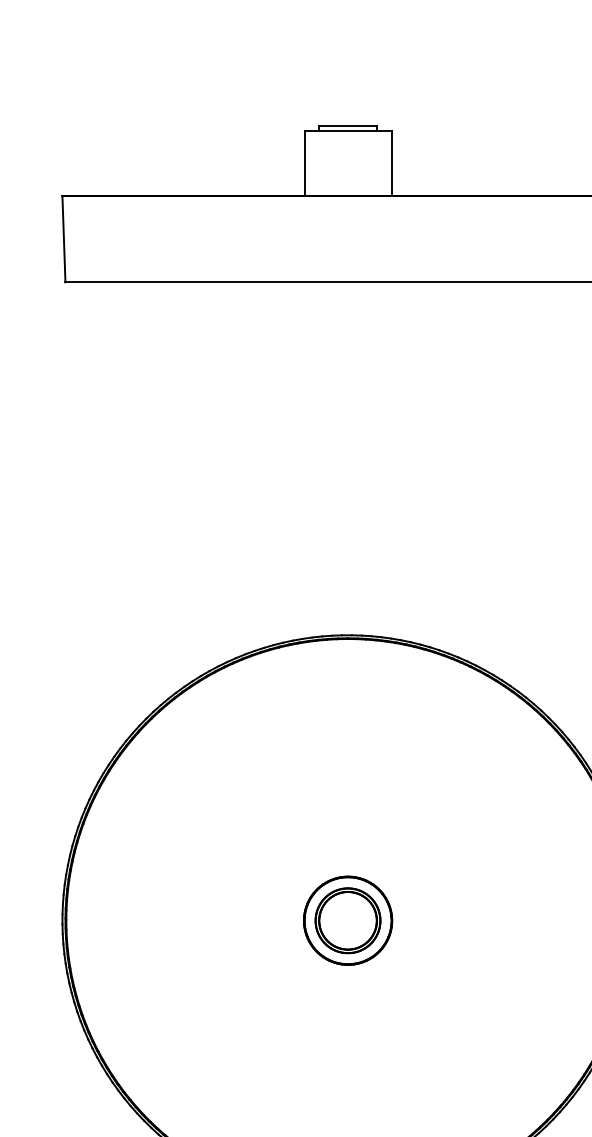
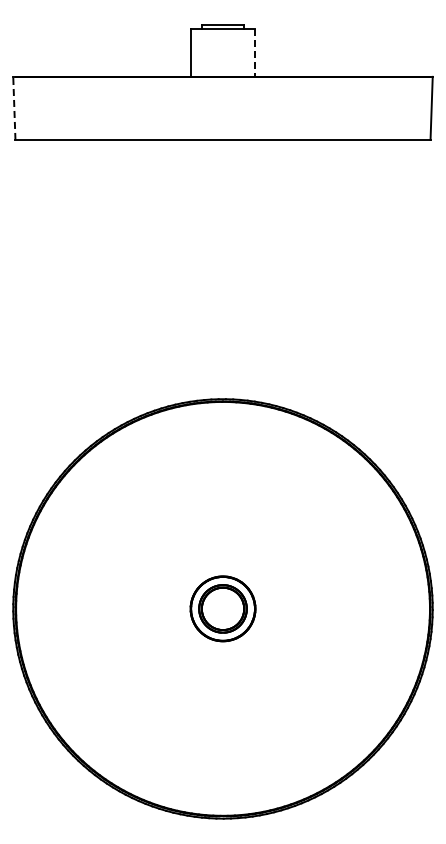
line: (392, 163) -> (255, 52), solid -> dashed
line: (64, 239) -> (14, 108), solid -> dashed

